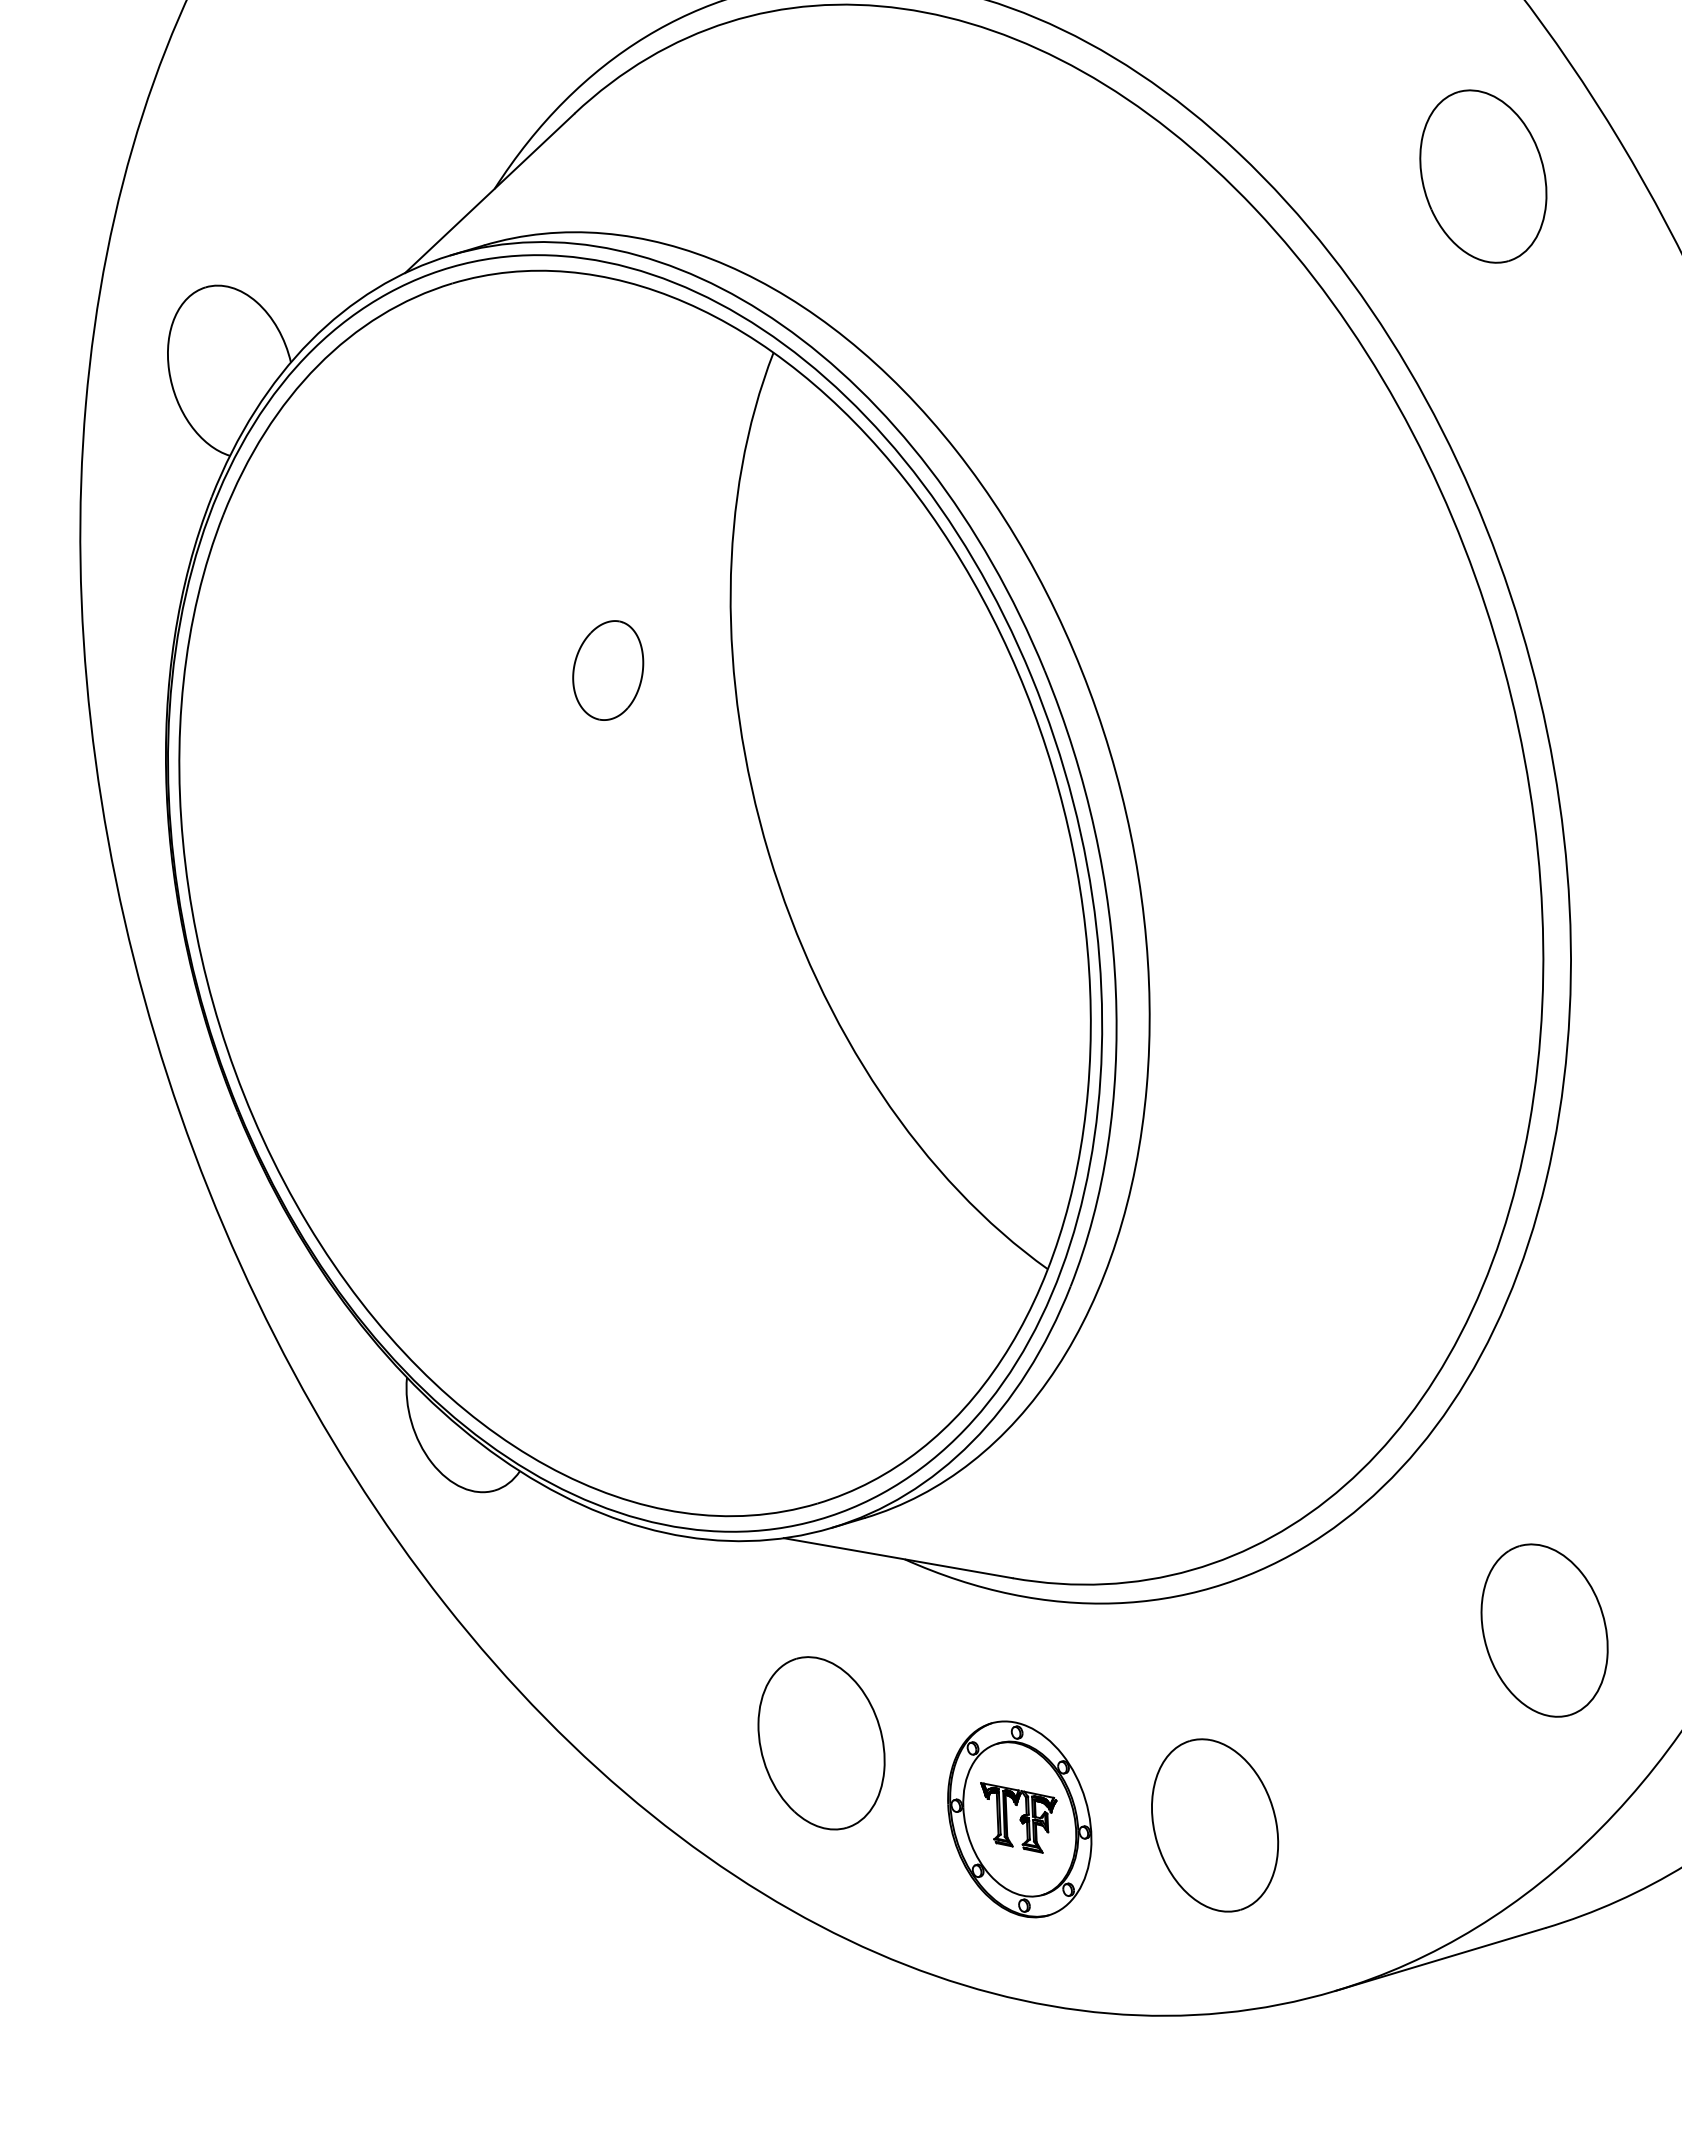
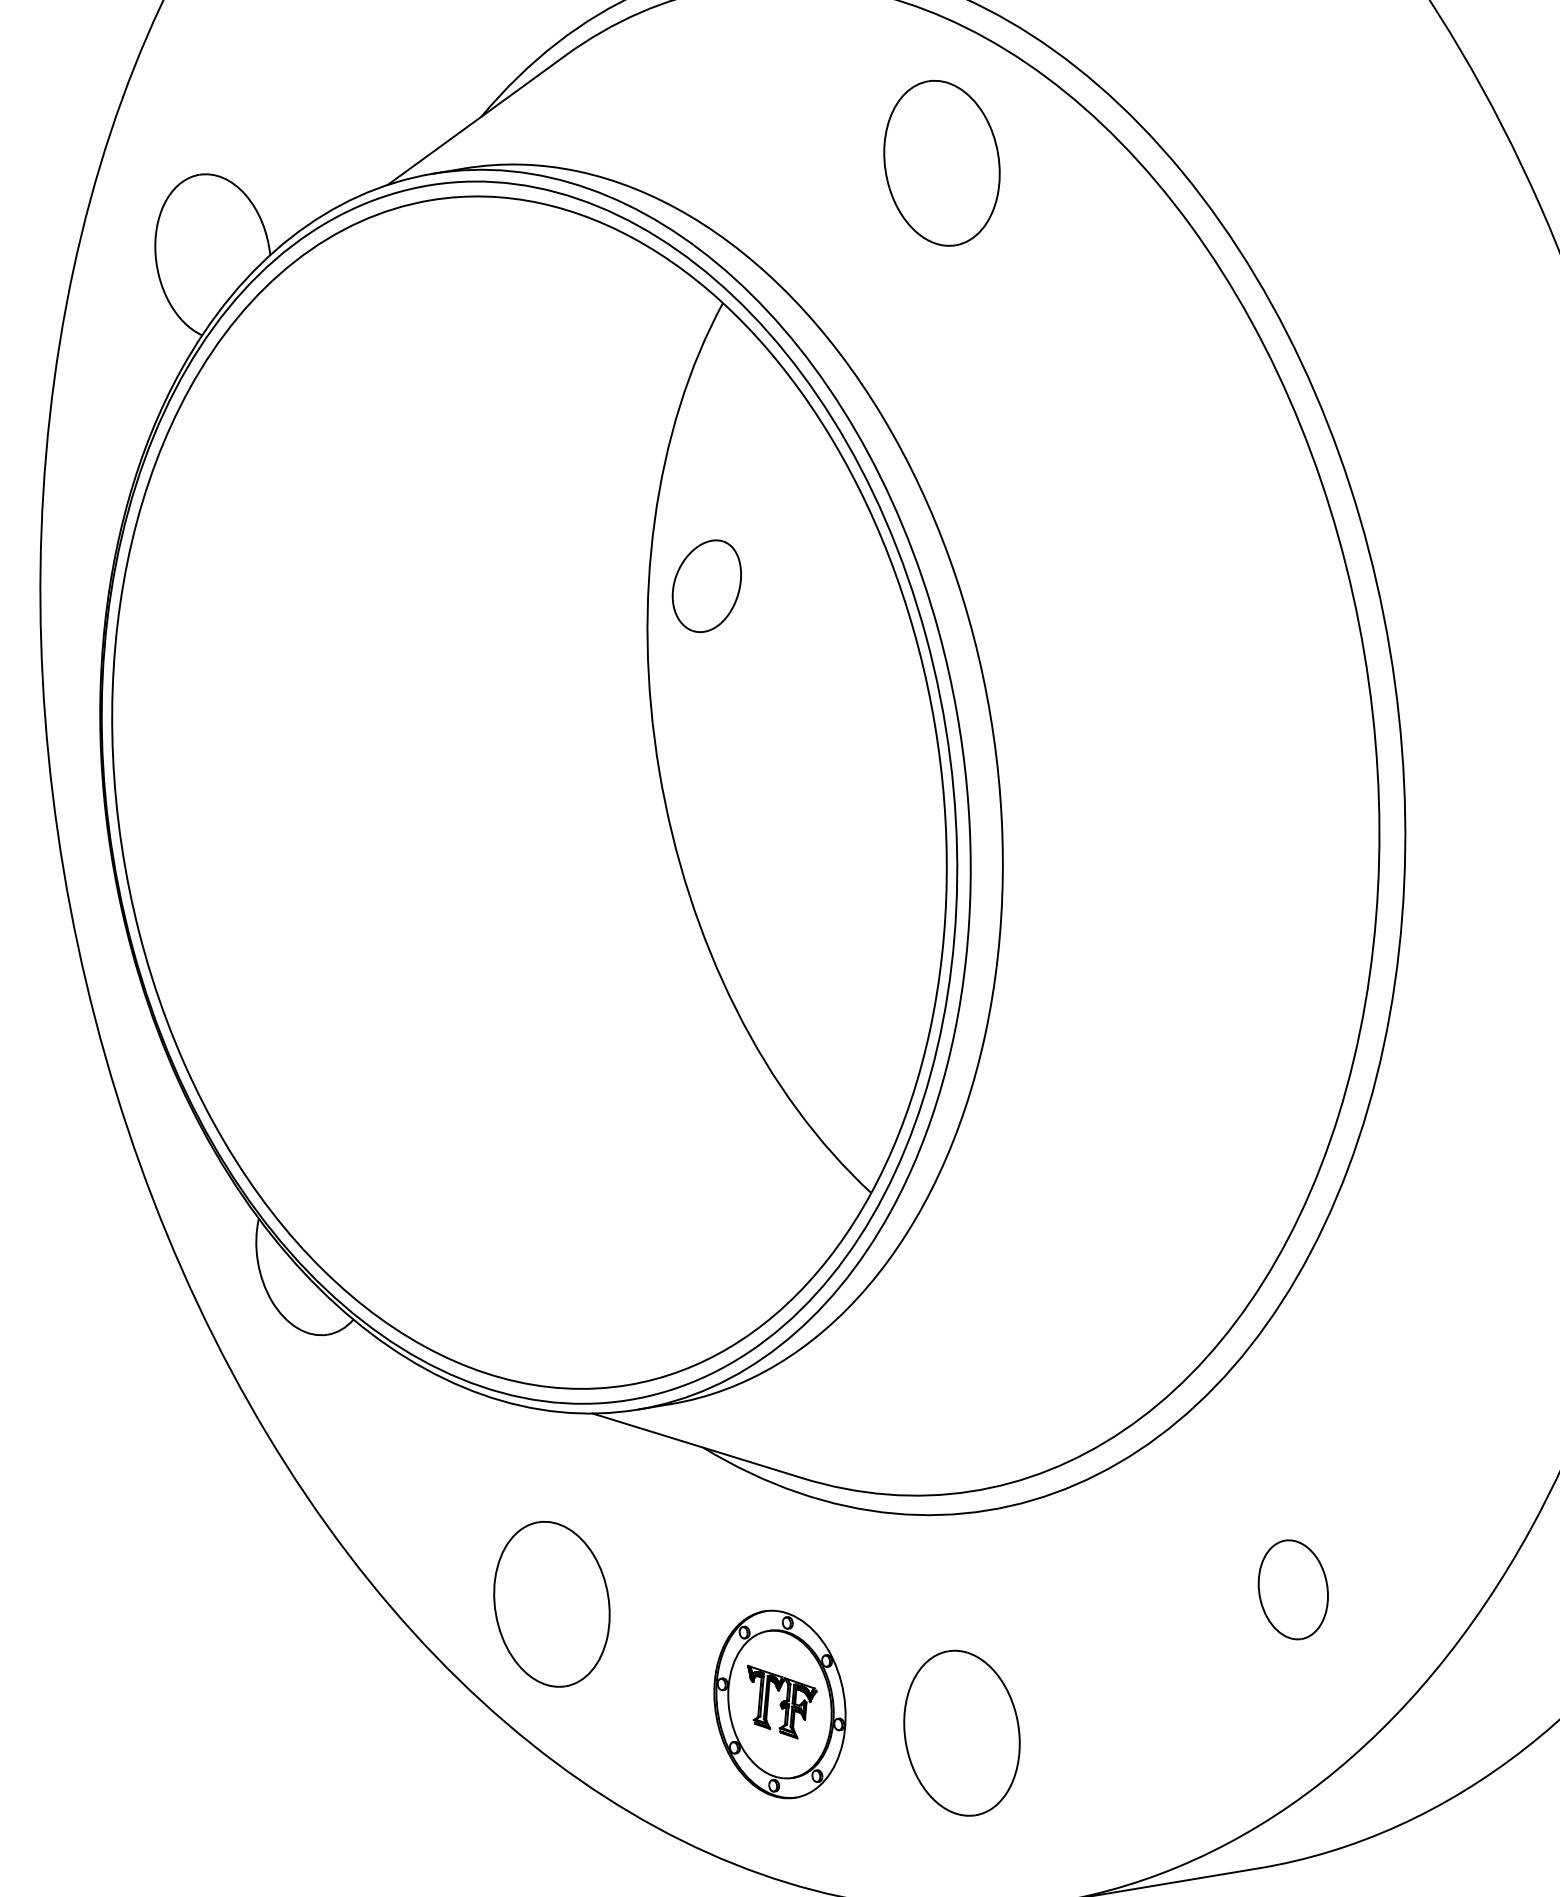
part: (1483, 176) -> (942, 163), moved
part: (608, 670) -> (707, 586), moved
part: (1544, 1630) -> (1293, 1589), size x0.6
part: (821, 1743) -> (551, 1604), moved

